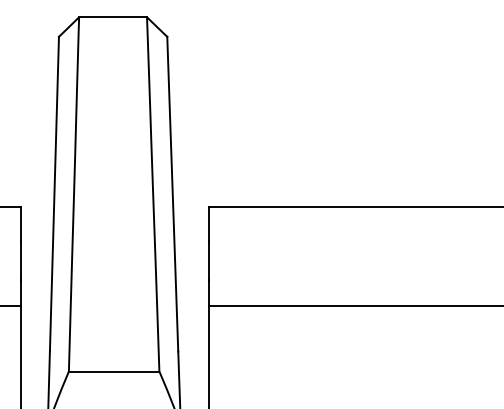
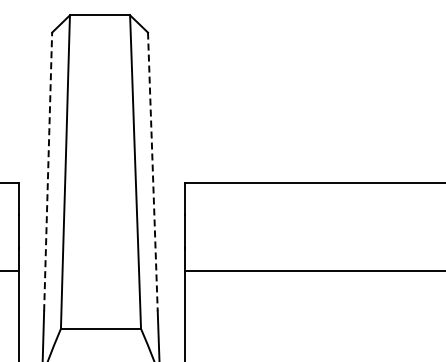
line: (54, 193) -> (48, 171), solid -> dashed
line: (172, 194) -> (152, 172), solid -> dashed

